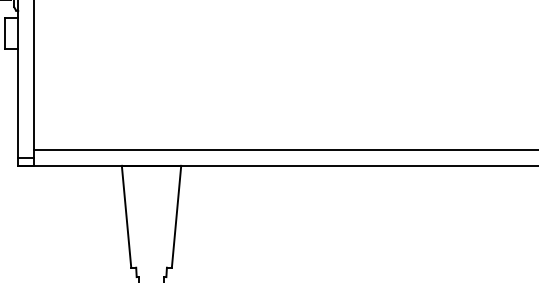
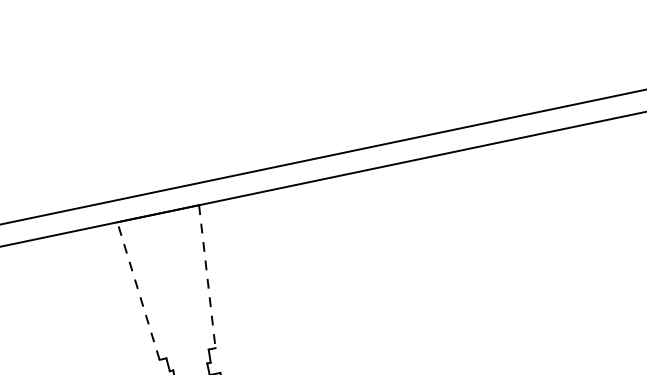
line: (126, 216) -> (138, 290), solid -> dashed
line: (176, 217) -> (207, 277), solid -> dashed

